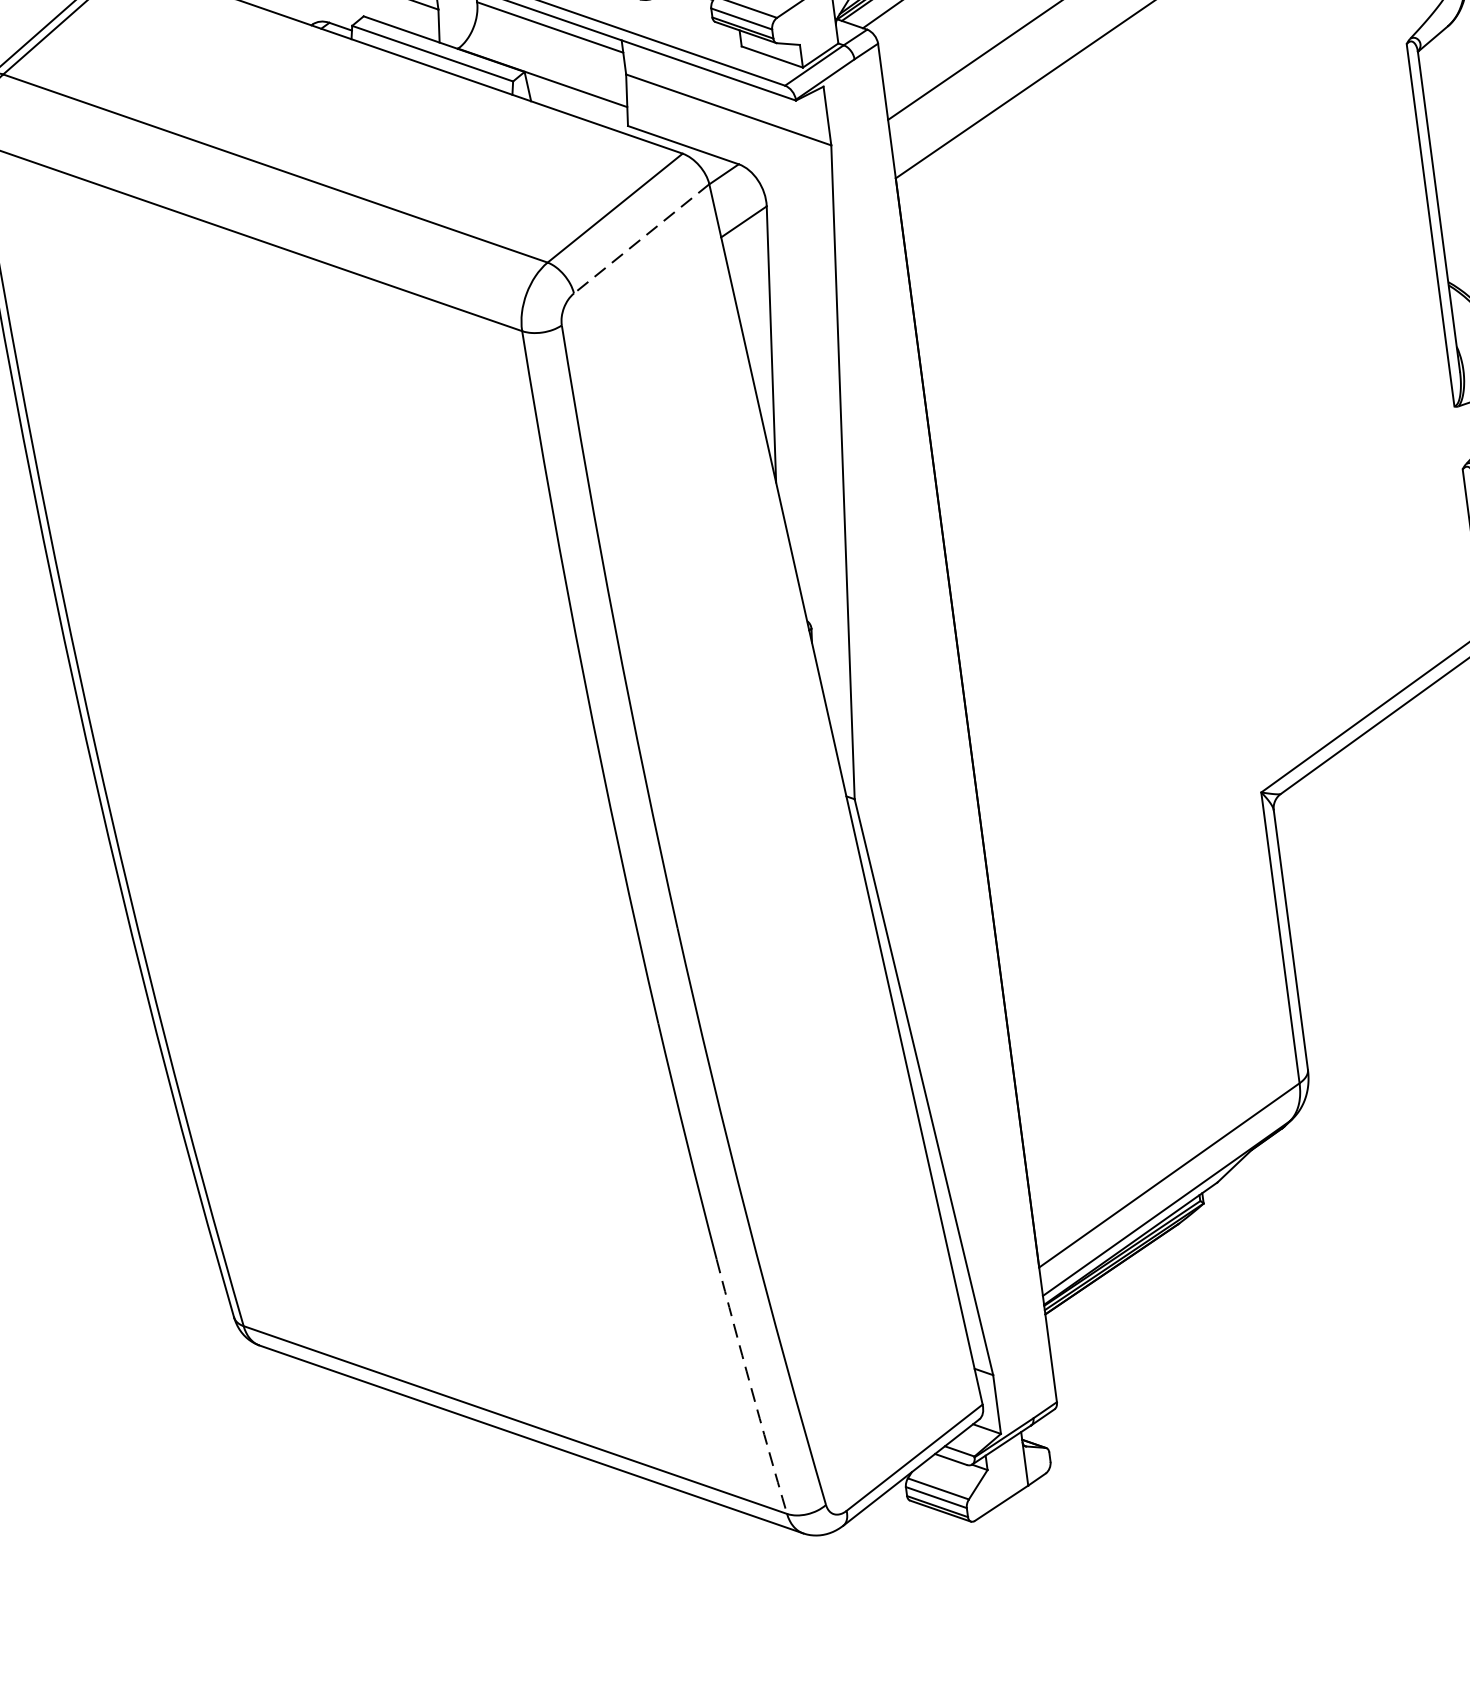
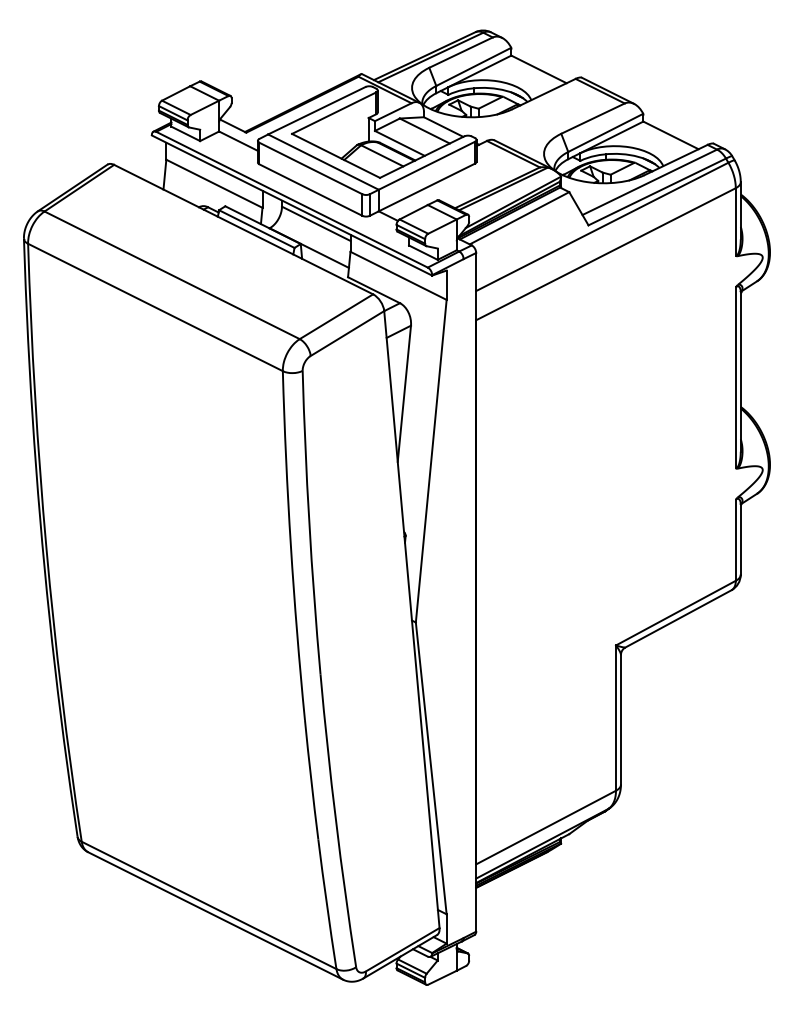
line: (641, 238) -> (347, 333), dashed -> solid
arc: (750, 1387) -> (326, 904), dashed -> solid

